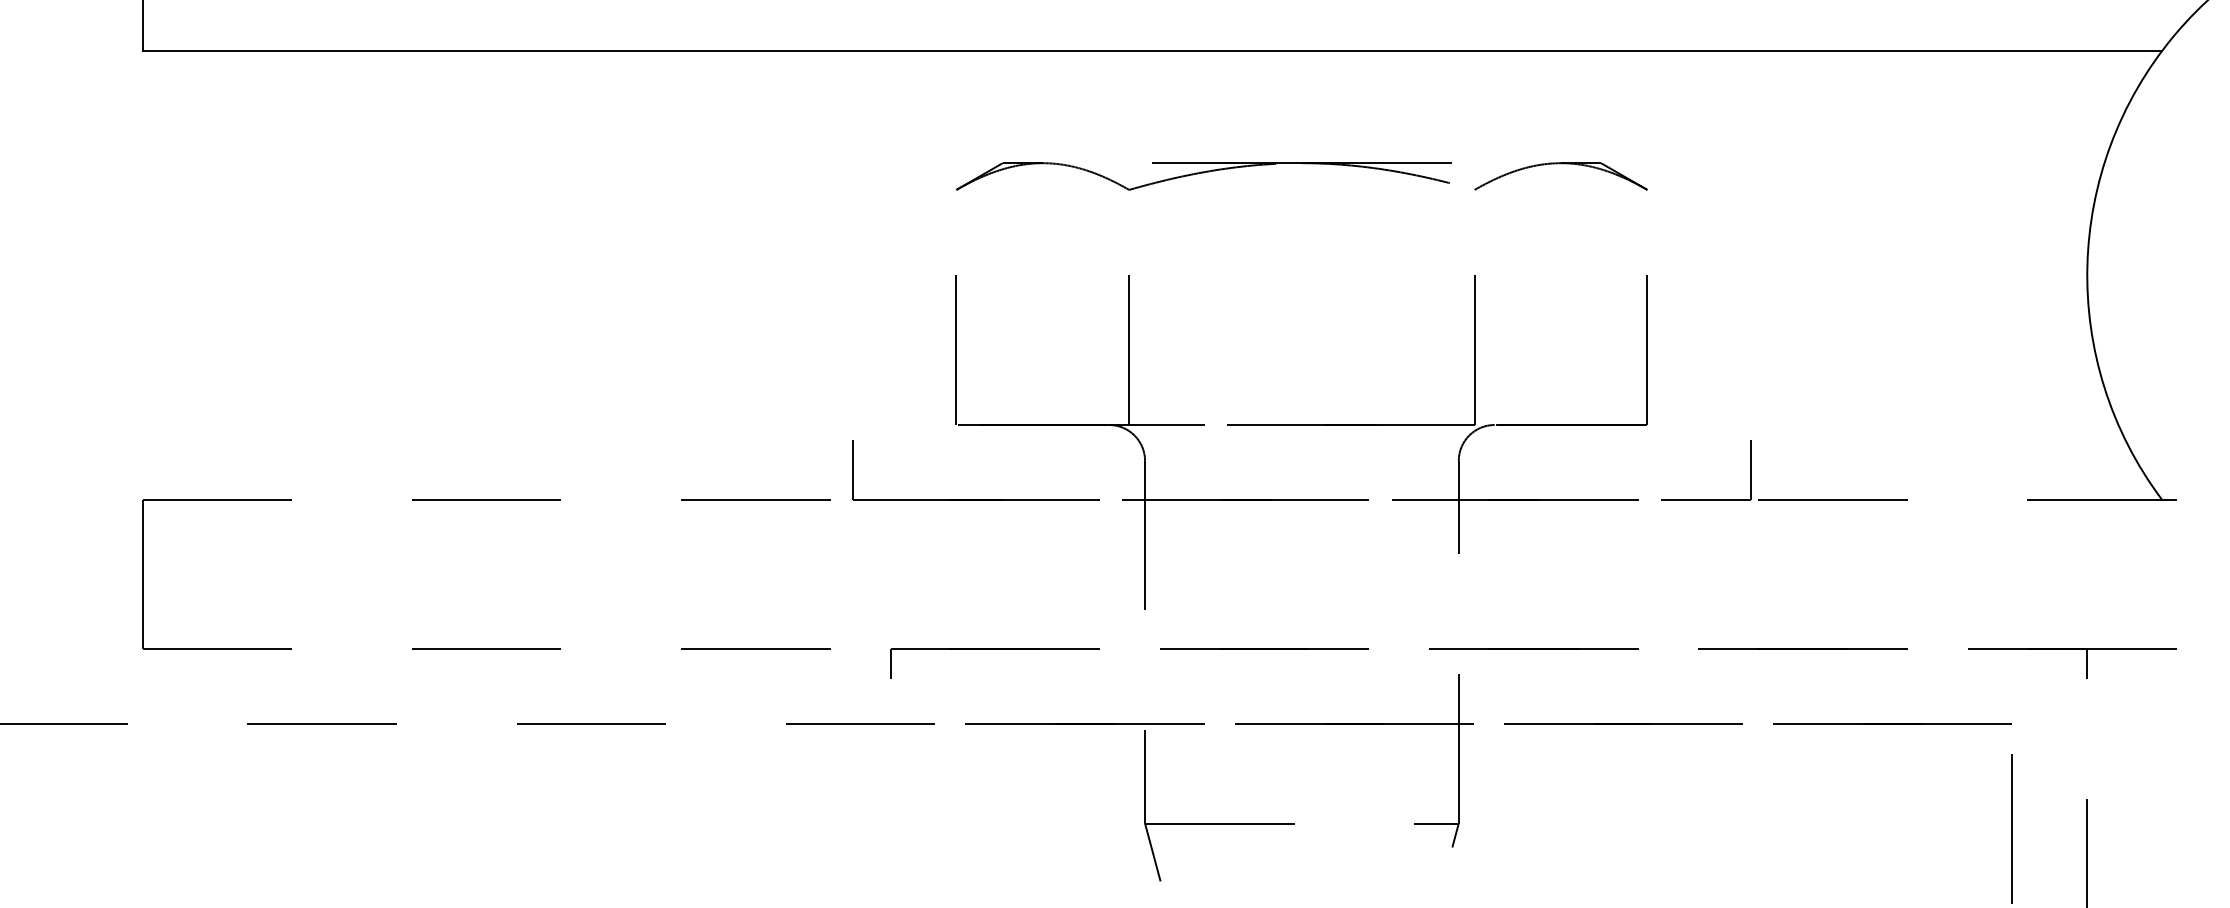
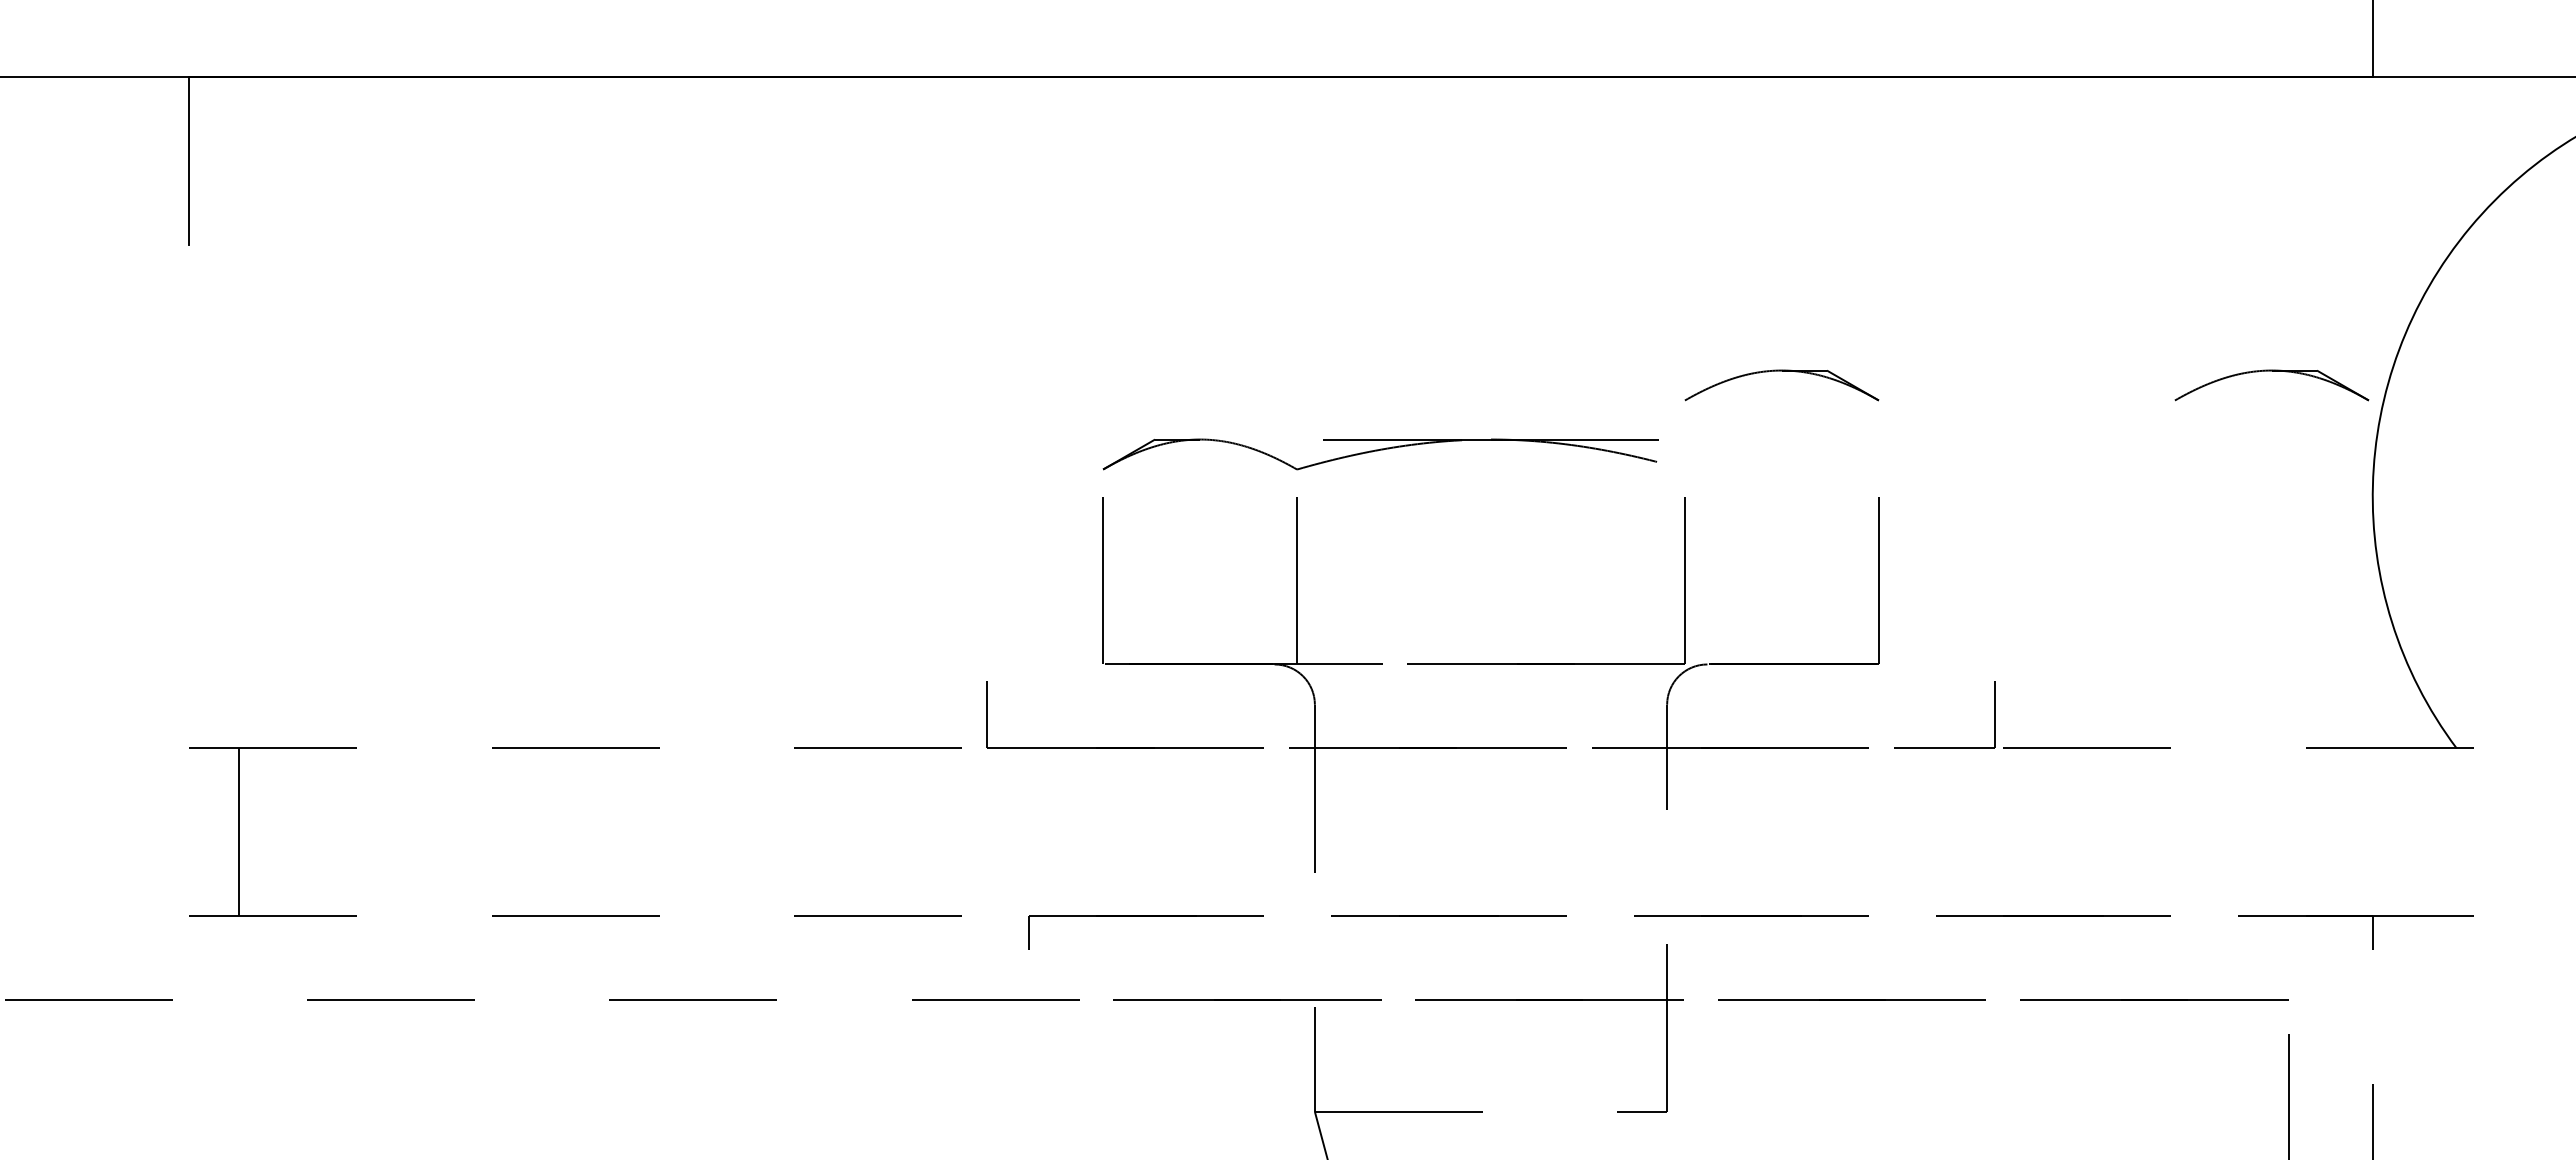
line: (1151, 50) -> (1322, 244), removed
part: (1997, 164) -> (2271, 371), added
part: (1203, 176) -> (1380, 454), moved
line: (142, 574) -> (239, 832), moved
line: (1455, 834) -> (1663, 1124), removed

